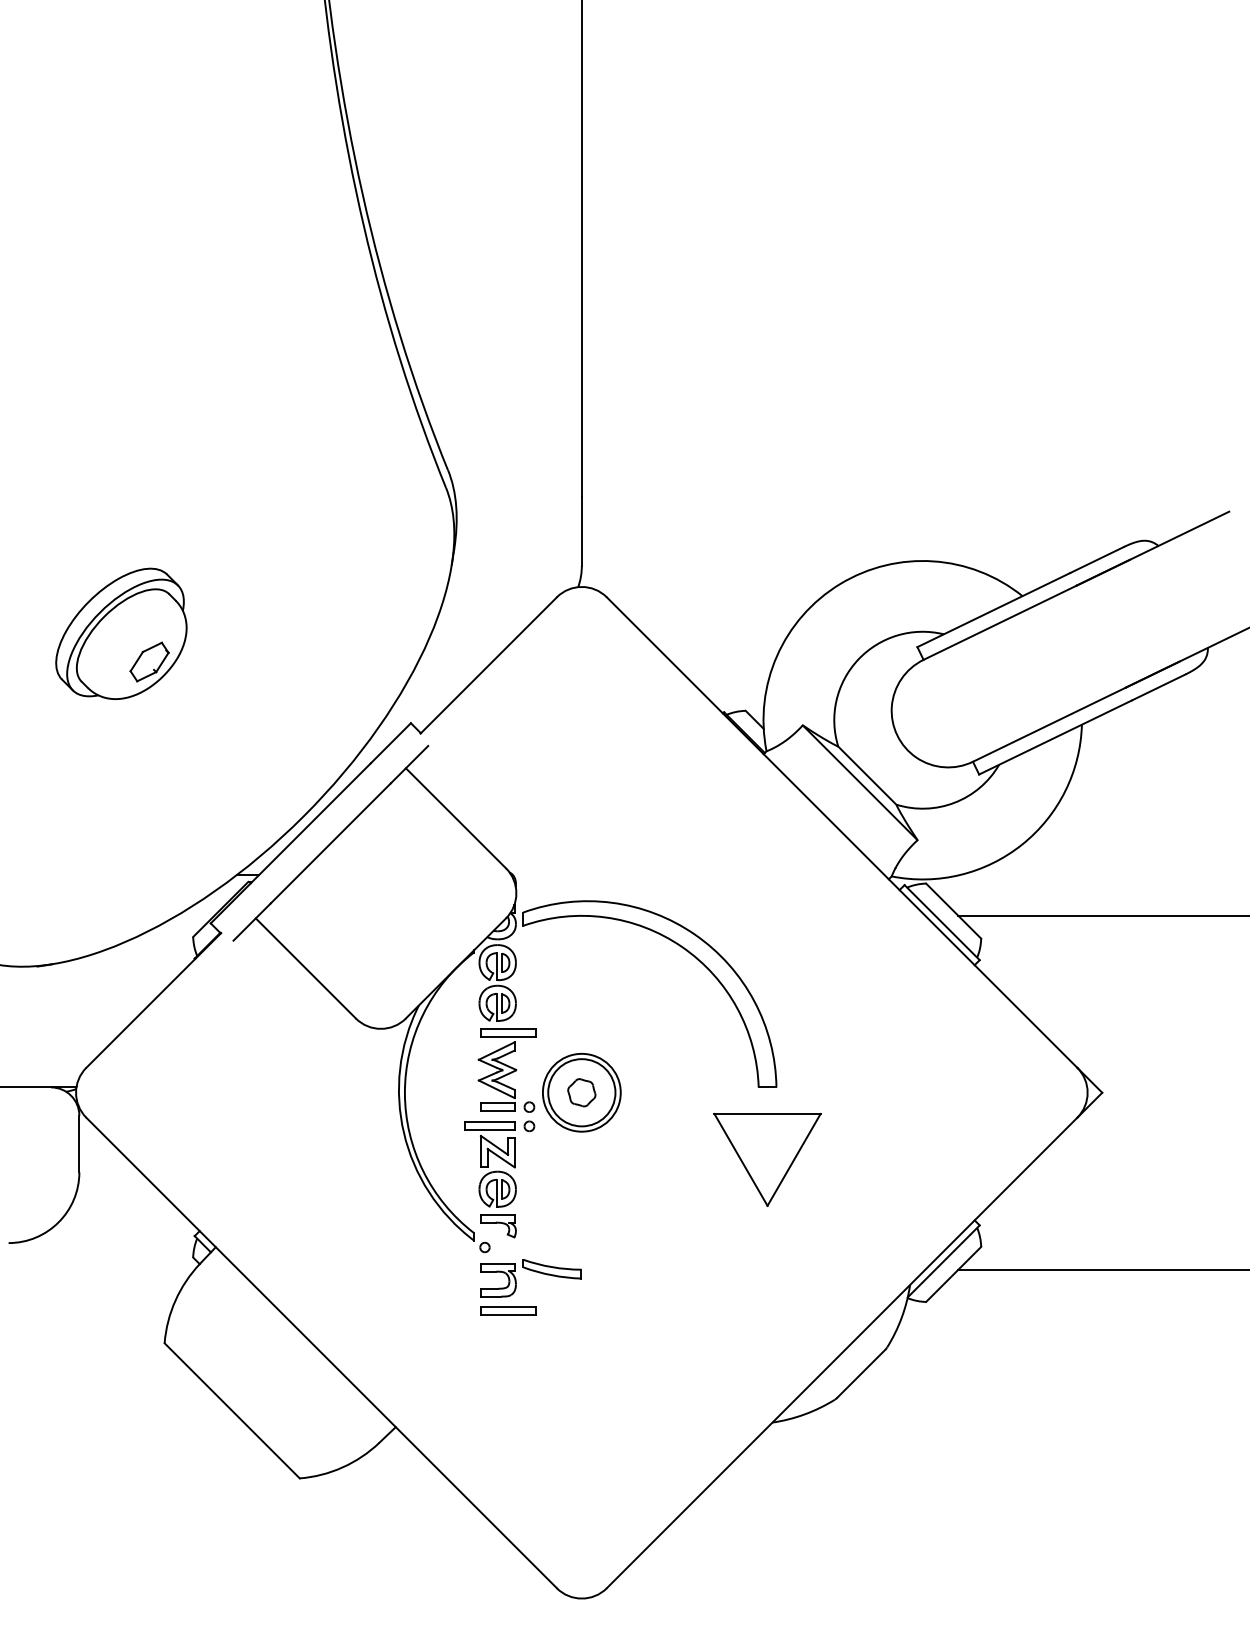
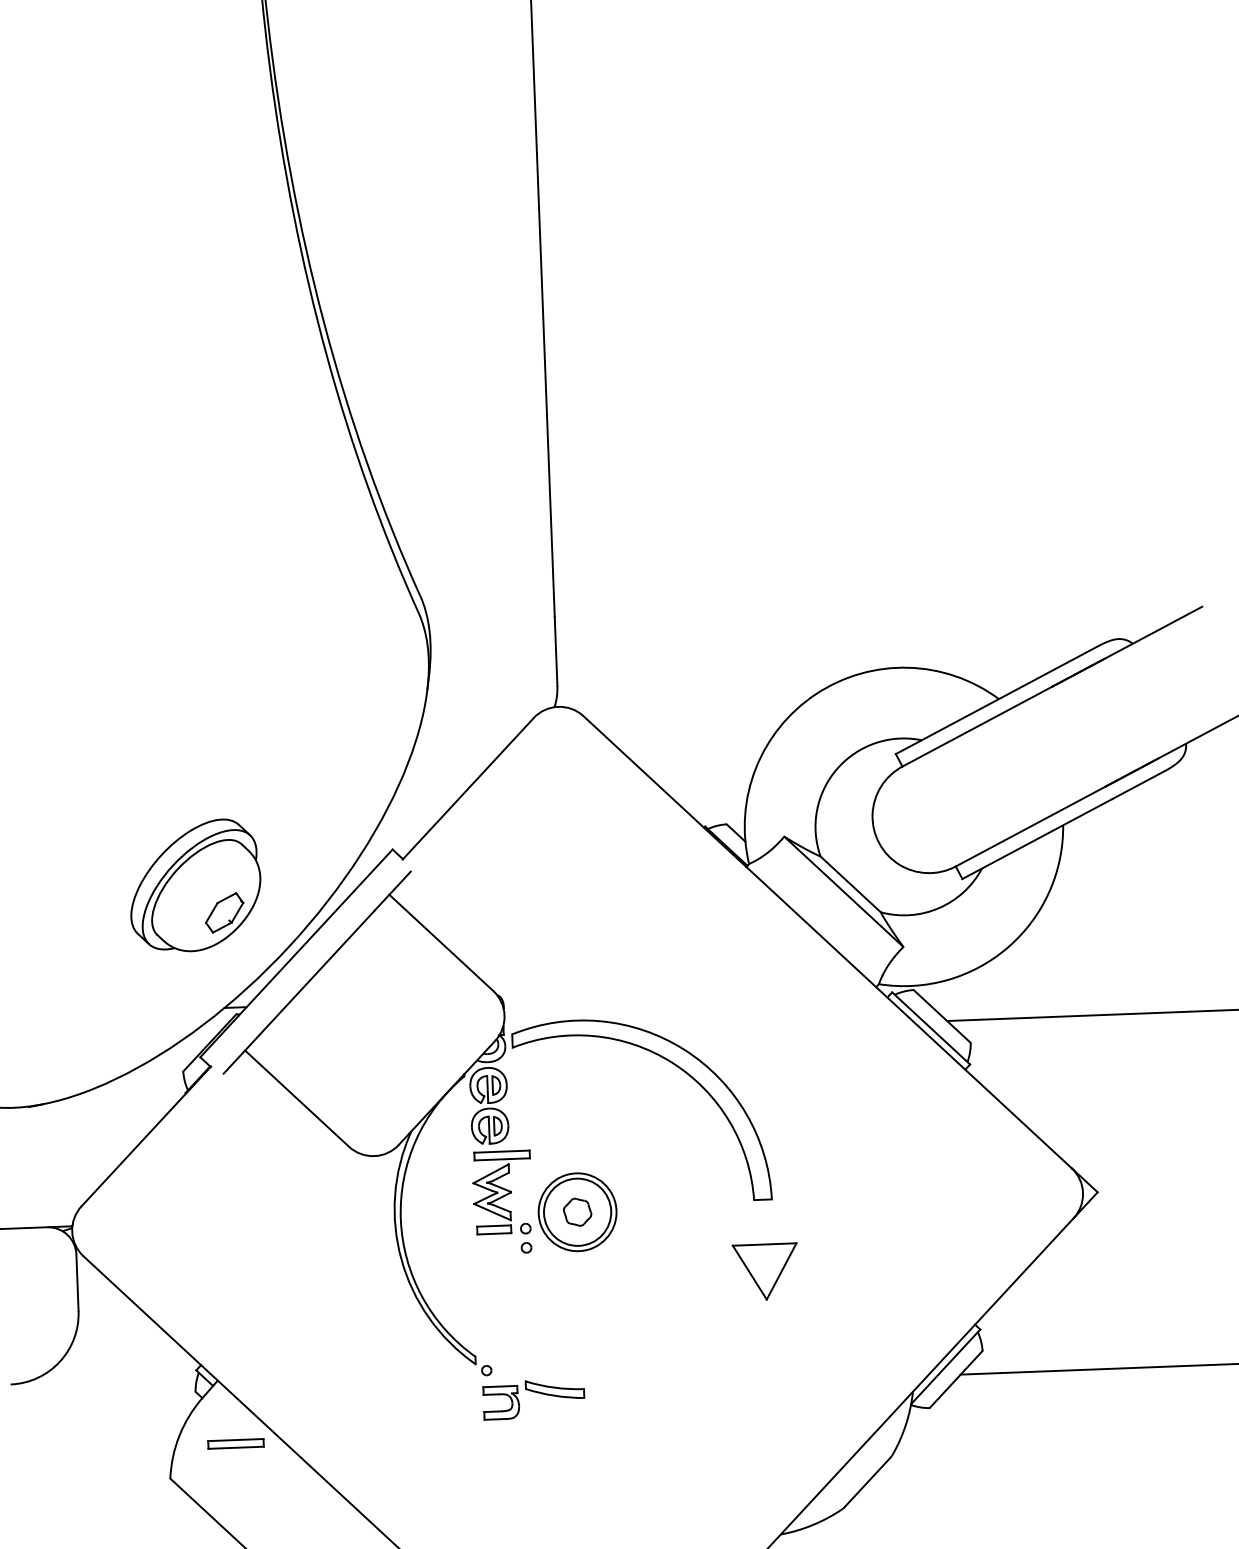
part: (121, 633) -> (195, 885), moved
part: (767, 1159) -> (765, 1271), size x0.6
part: (490, 1179) -> (489, 1302), removed
part: (508, 1310) -> (235, 1443), moved

